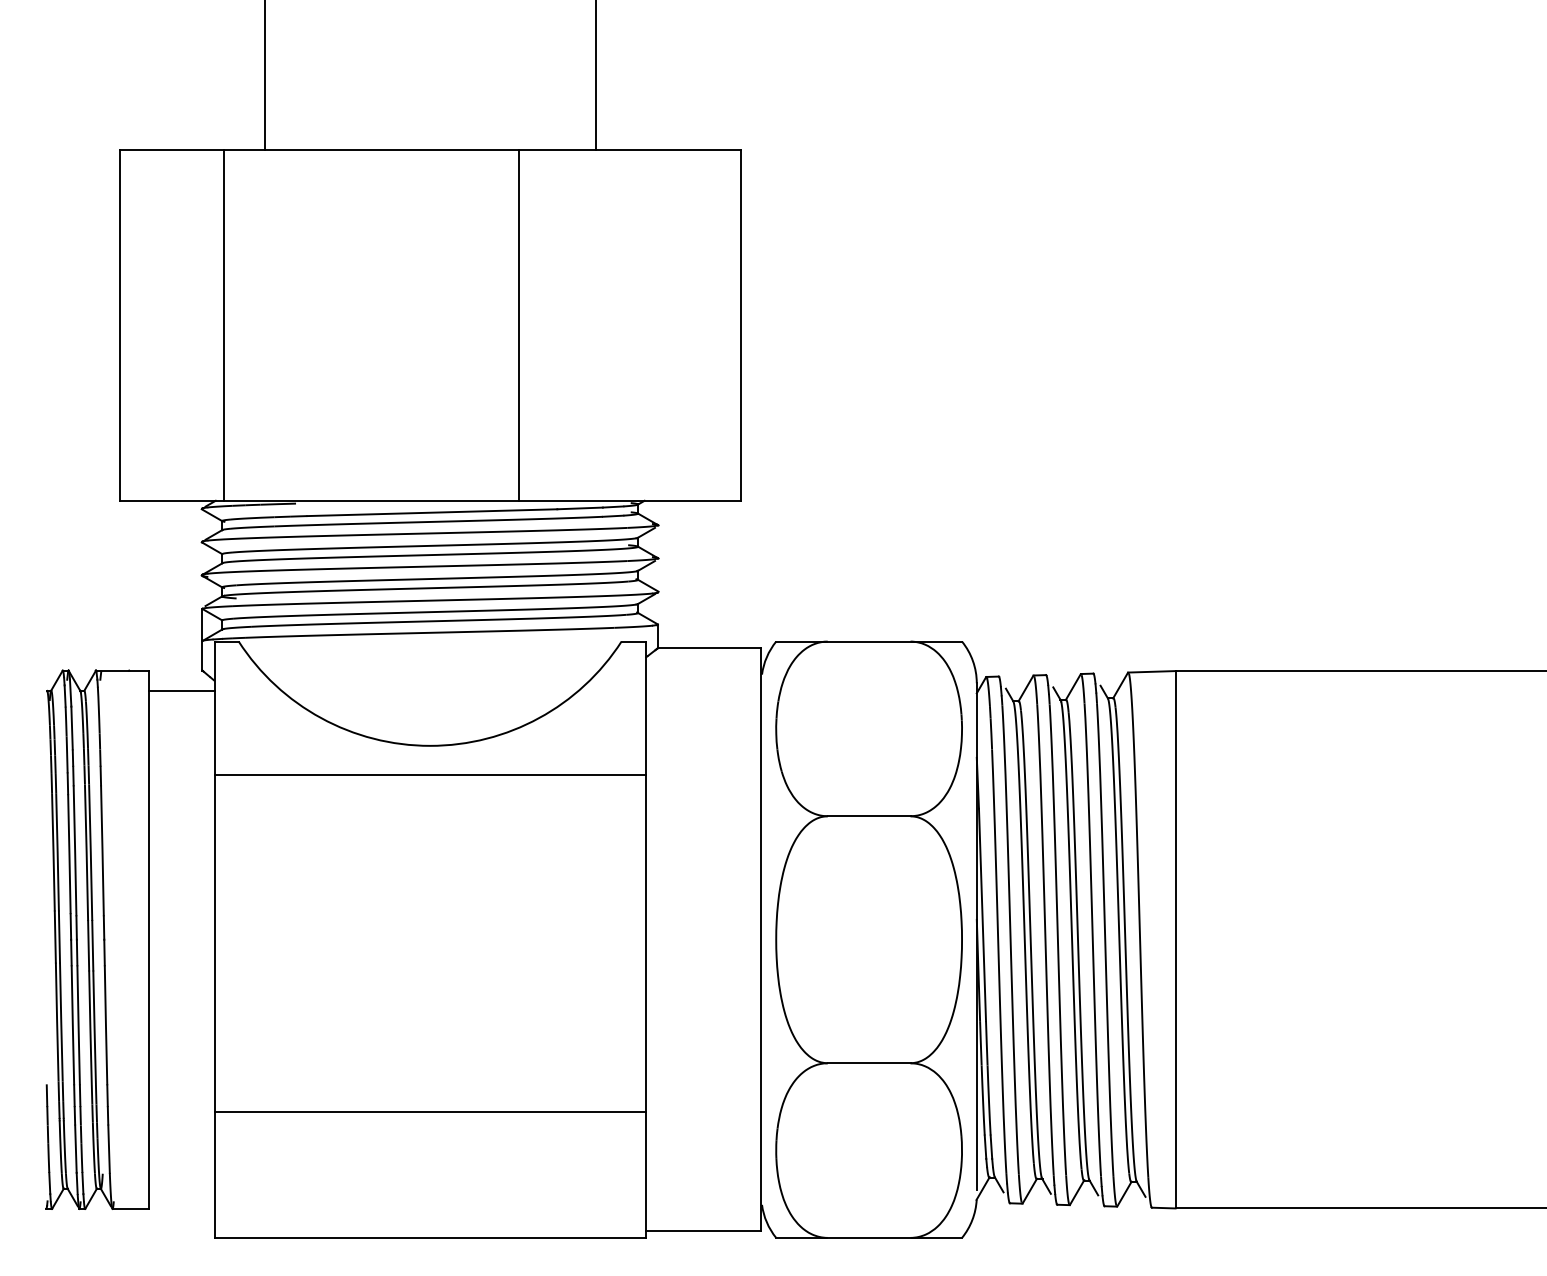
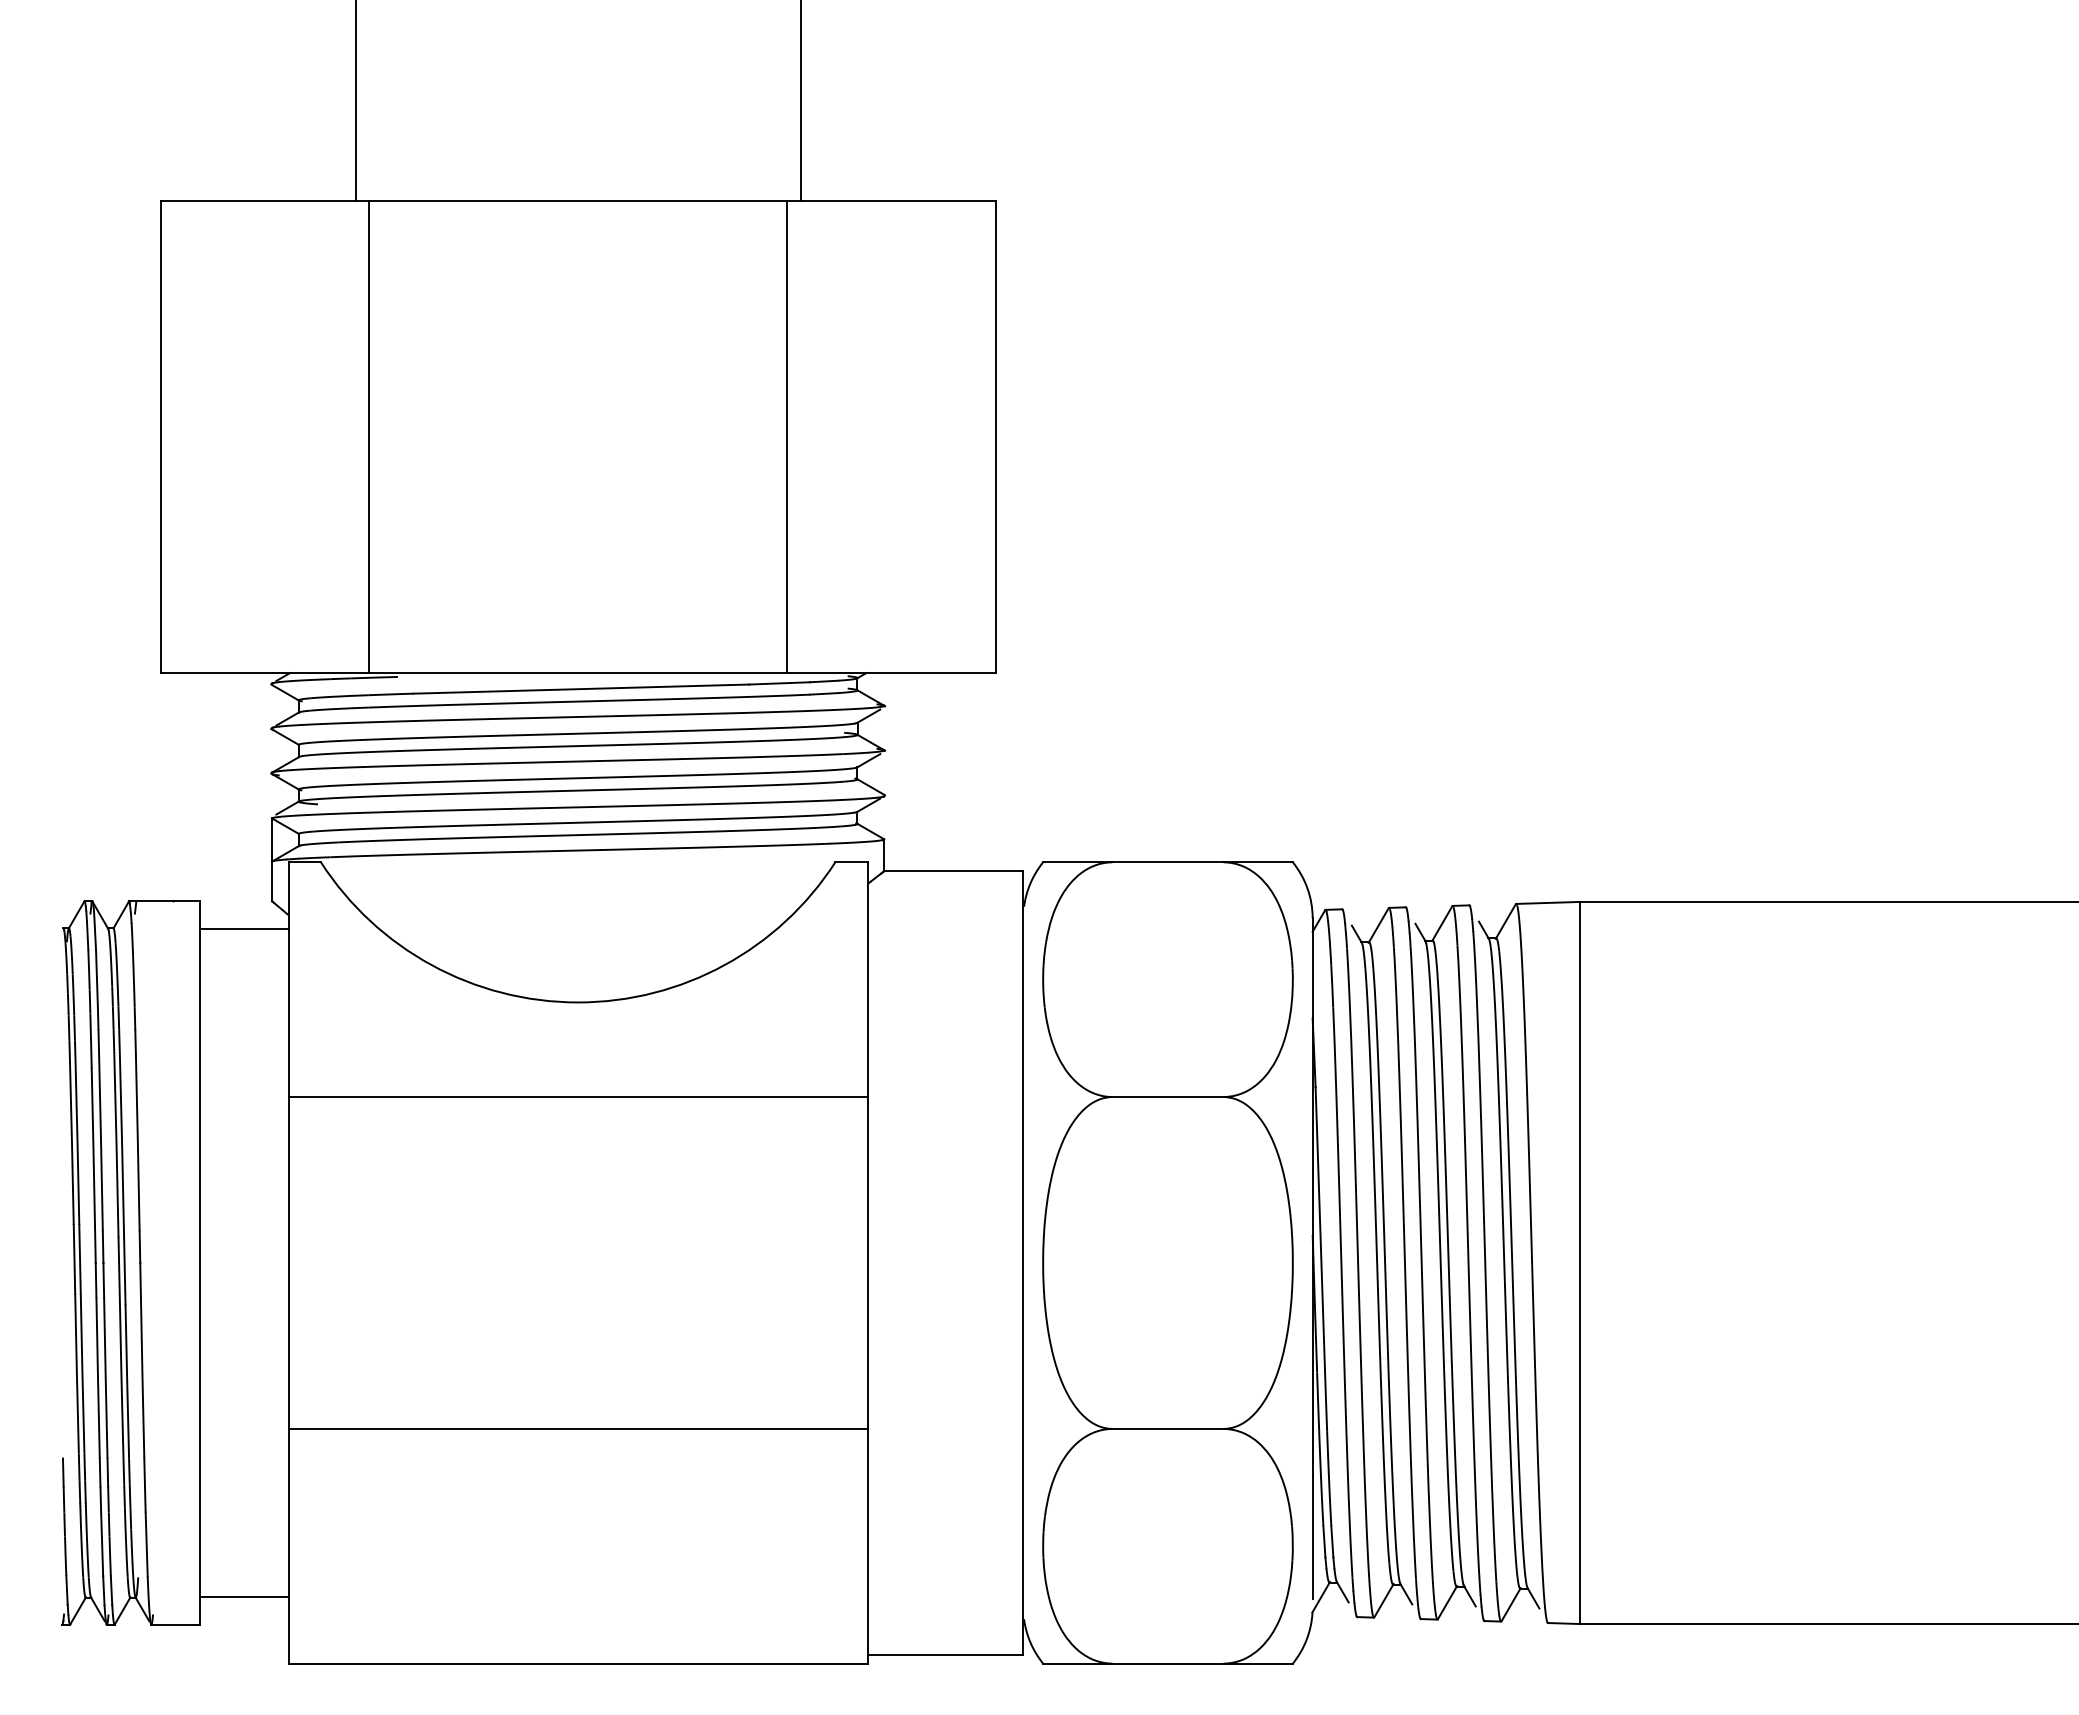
line: (224, 325) -> (369, 437), moved
line: (518, 325) -> (786, 437), moved
line: (429, 774) -> (577, 1097), moved
line: (429, 1111) -> (577, 1428), moved
line: (181, 1187) -> (243, 1596), added

